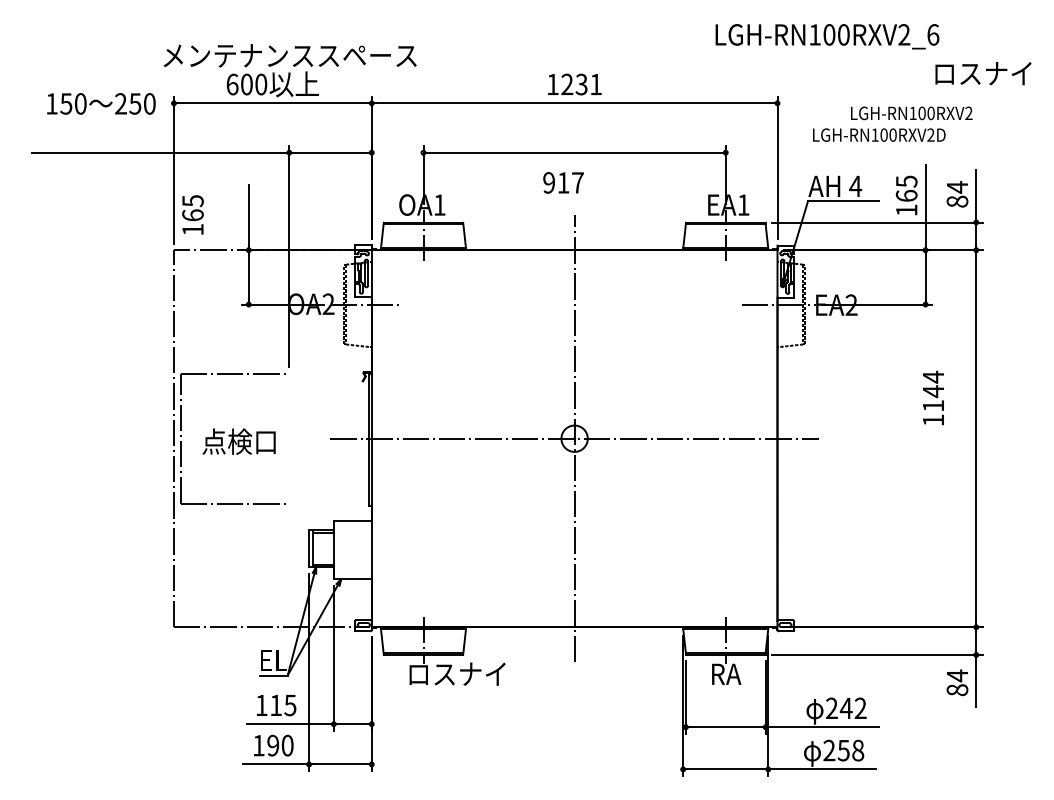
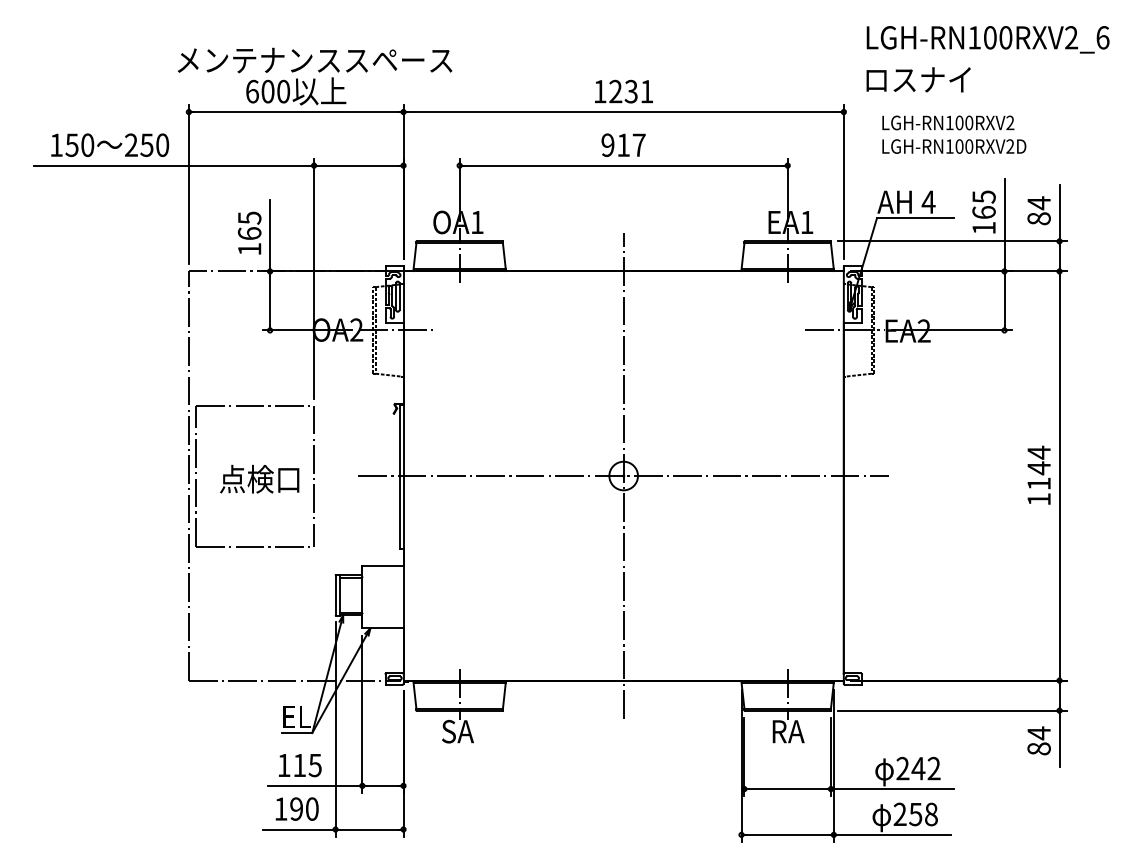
text: (827, 36) -> (988, 39), moved
text: (983, 73) -> (918, 79), moved
text: (101, 103) -> (110, 144), moved
text: (911, 113) -> (948, 123), moved
text: (563, 182) -> (623, 144), moved
text: (192, 214) -> (249, 232), moved
text: (933, 397) -> (1039, 474), moved
line: (289, 438) -> (314, 475), added
text: (456, 673) -> (495, 730), ロスナイ -> SA

